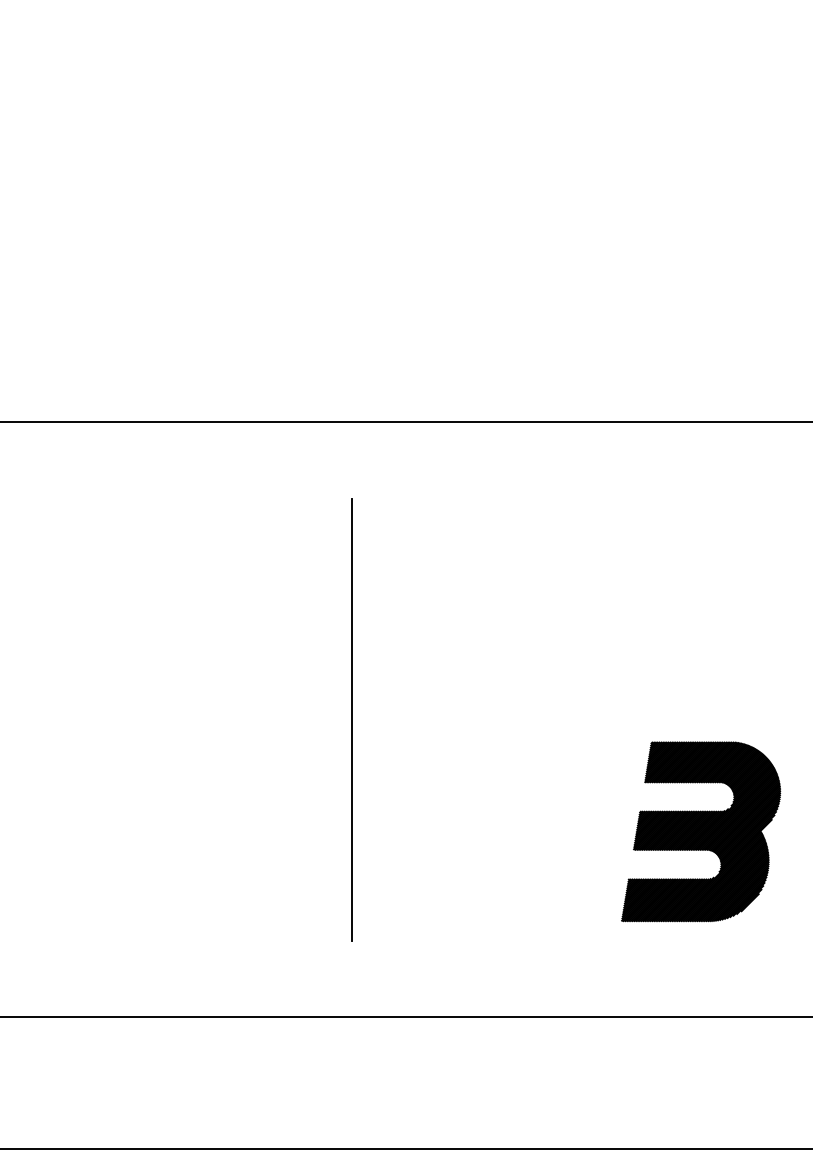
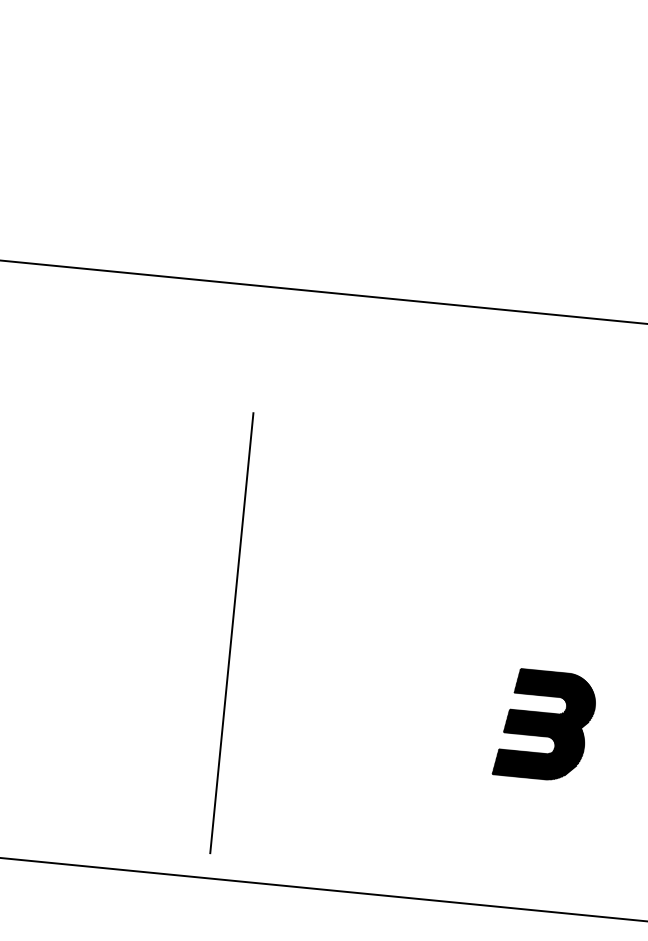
line: (351, 719) -> (231, 632), moved
part: (701, 831) -> (545, 725), size x0.6

